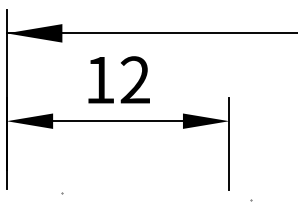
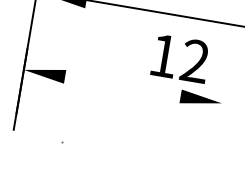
text: (118, 79) -> (180, 58), moved
line: (117, 121) -> (122, 86), removed
line: (229, 144) -> (218, 124), removed

